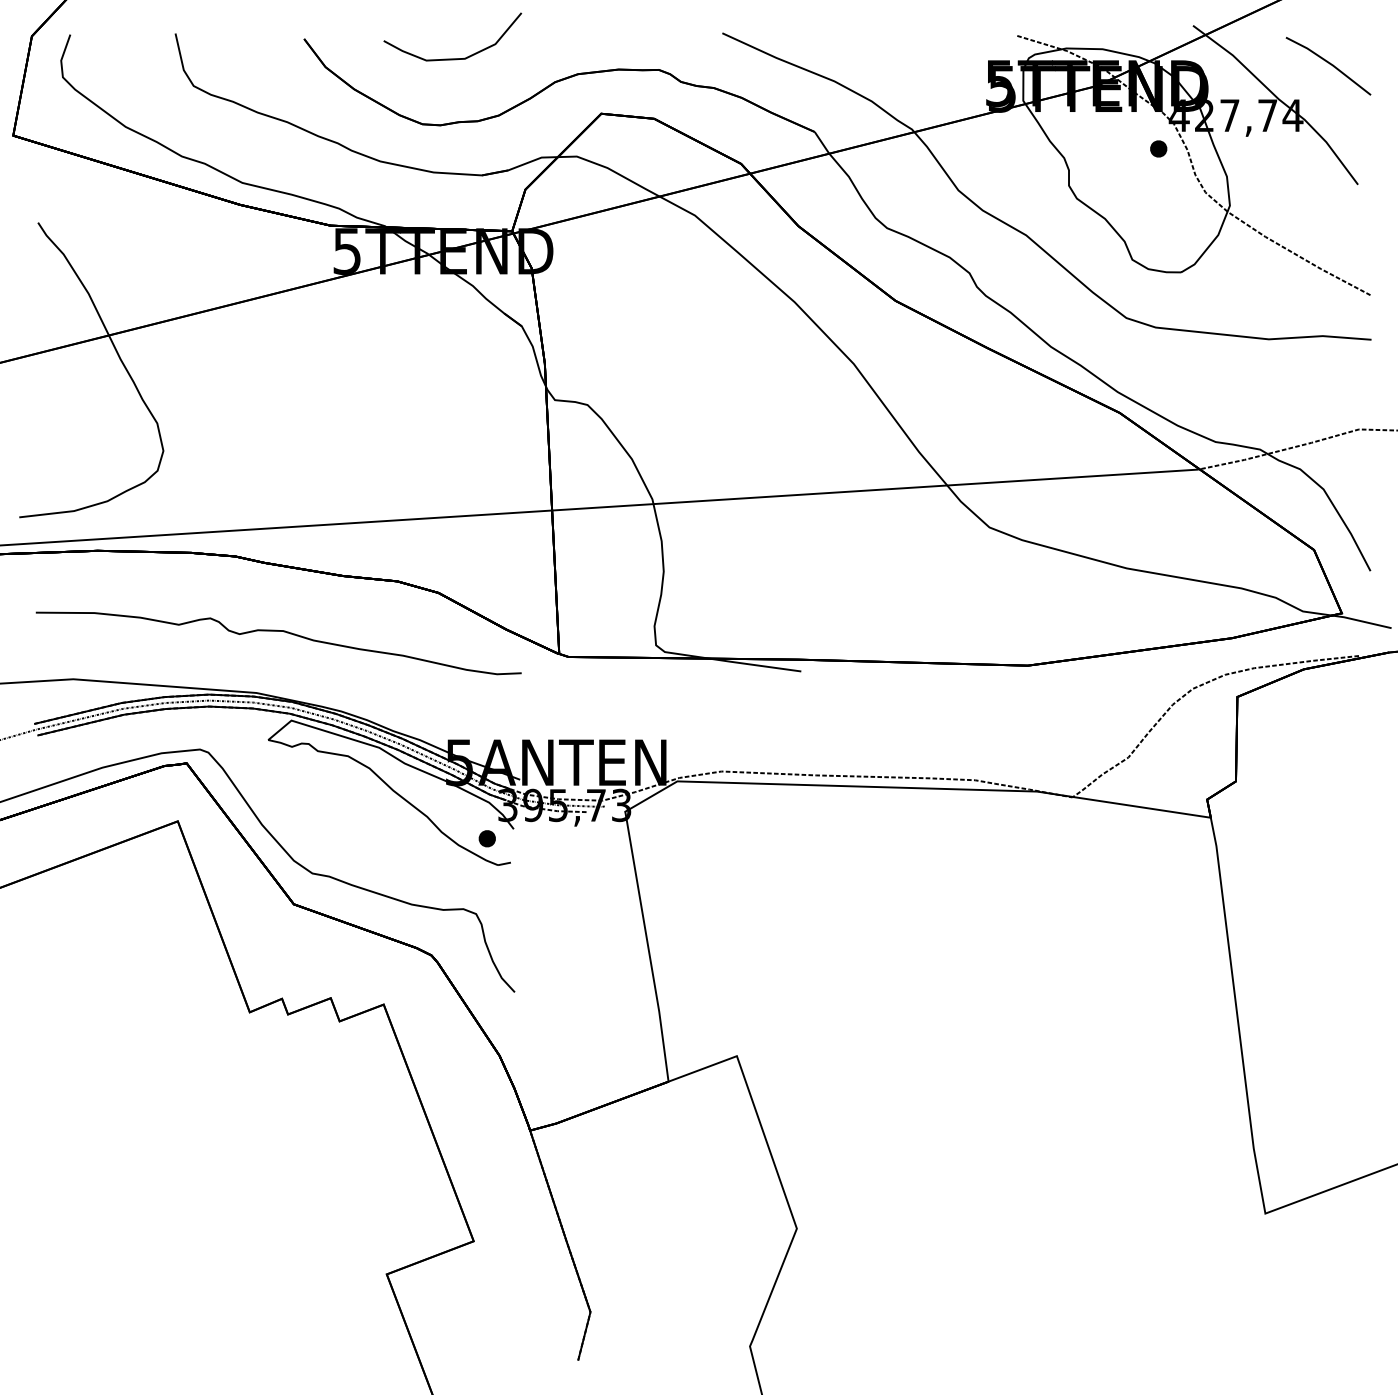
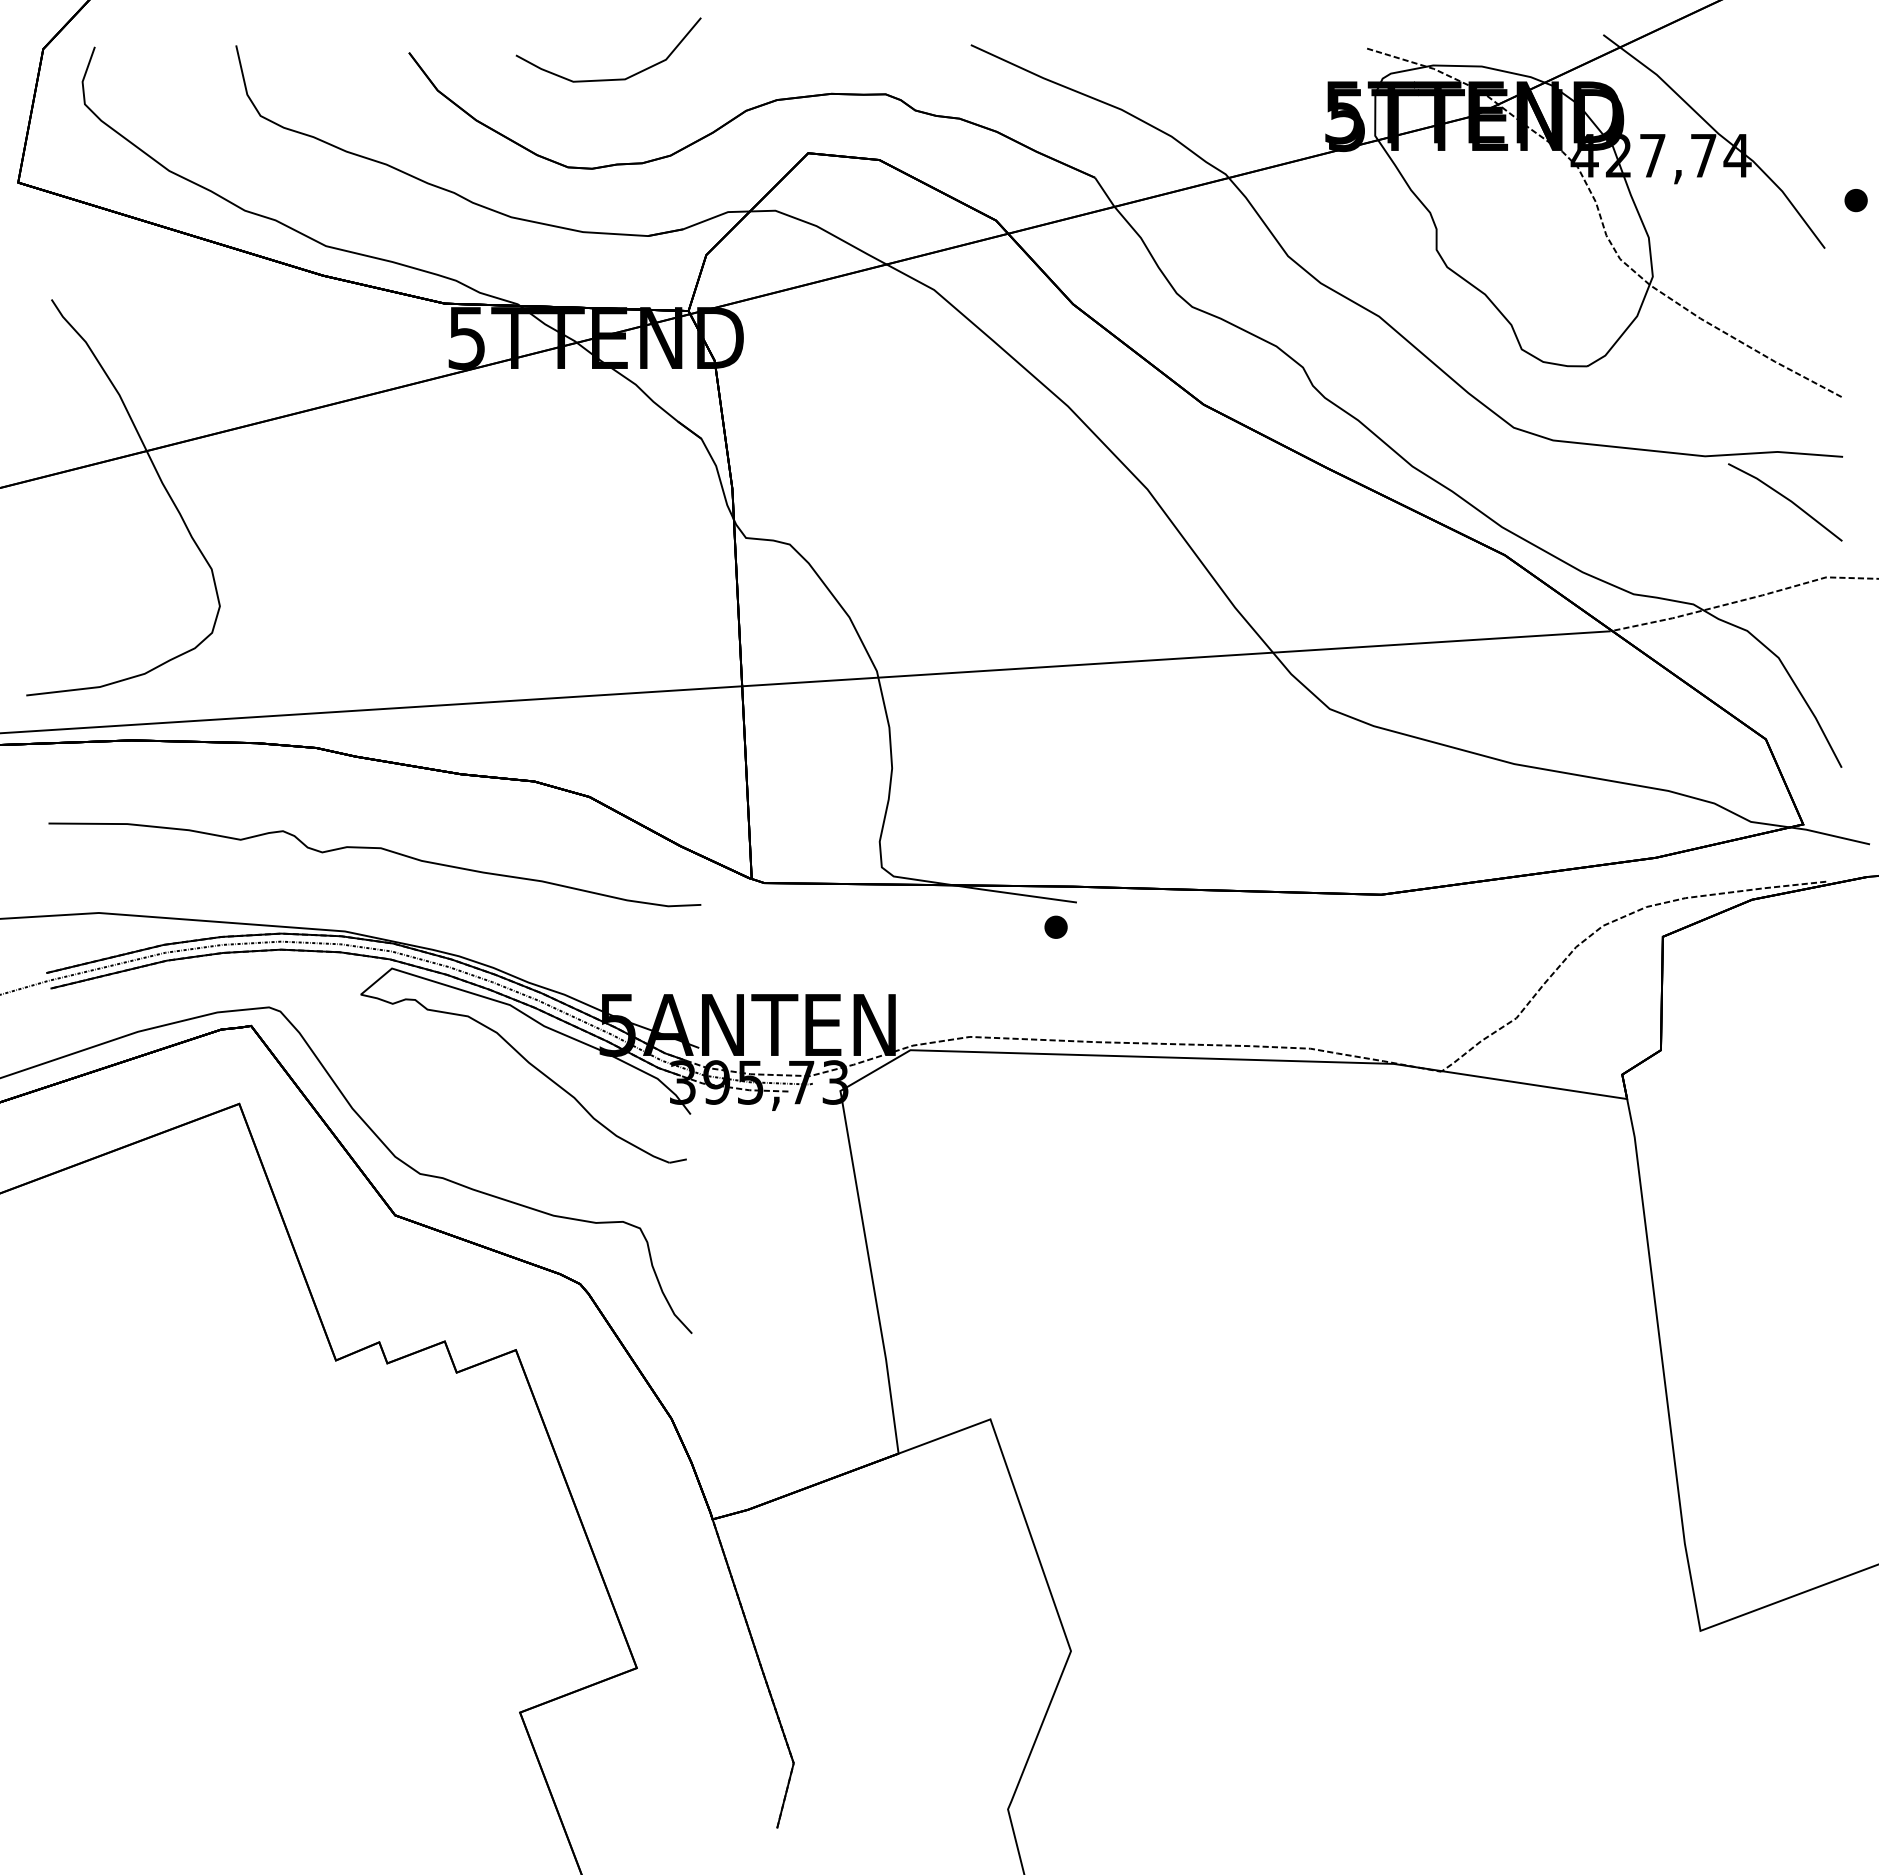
line: (1329, 64) -> (1786, 499), moved
part: (1158, 148) -> (1855, 200), moved
part: (486, 838) -> (1055, 926), moved

